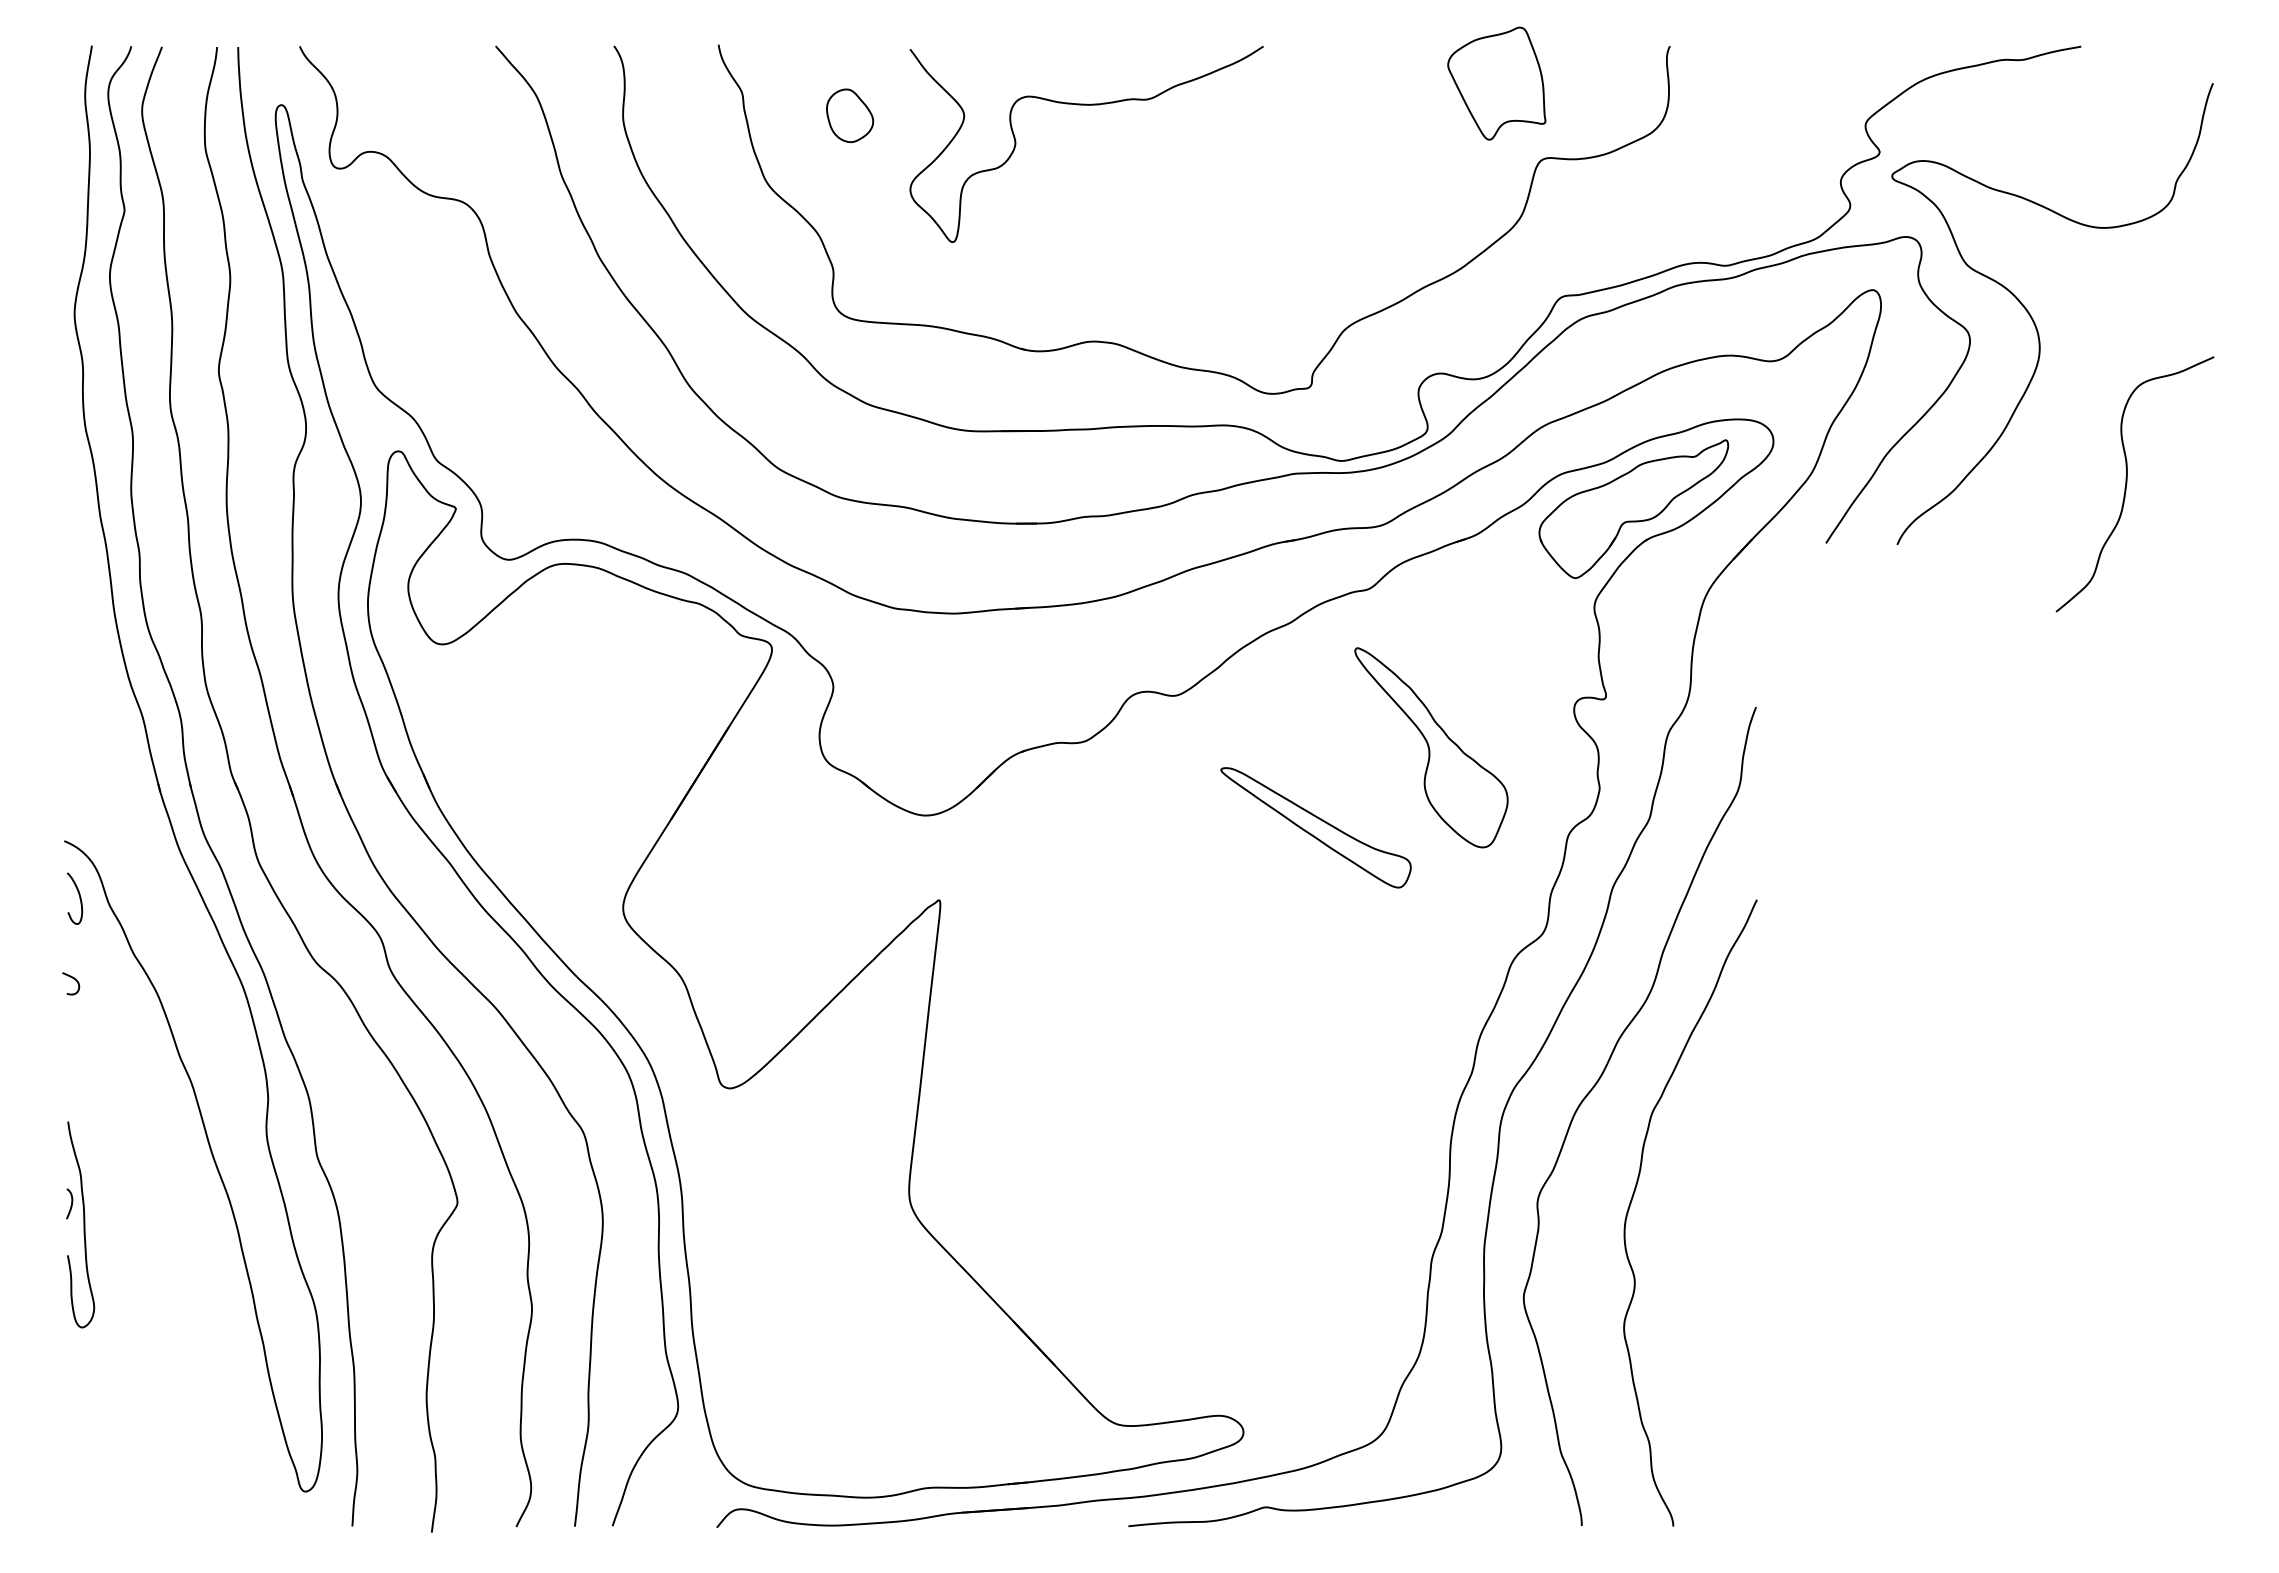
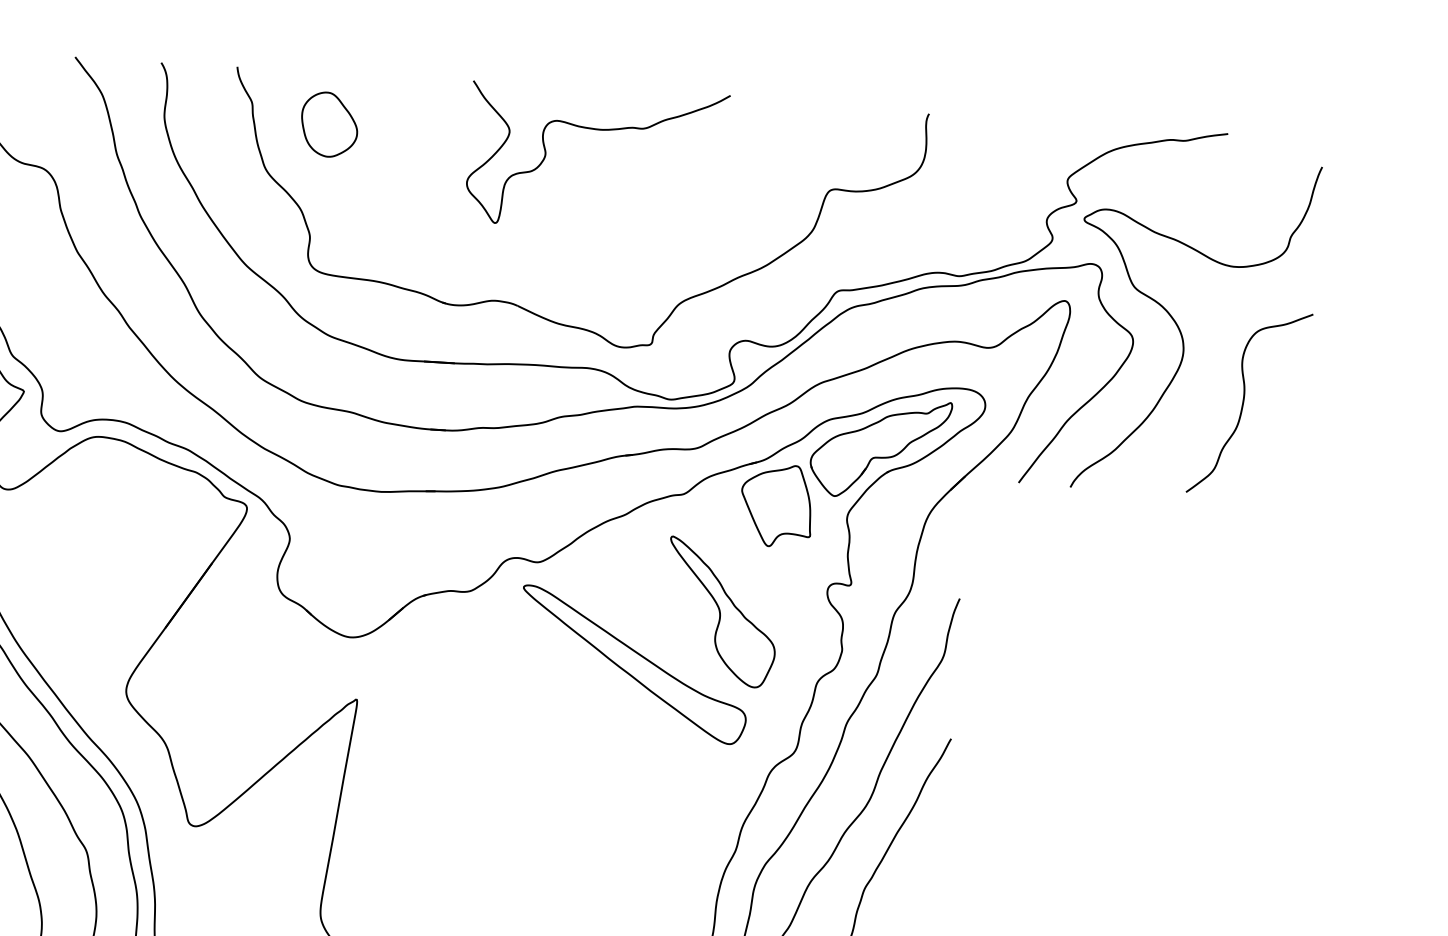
part: (1496, 83) -> (776, 505), moved
curve: (1086, 105) -> (599, 130), moved
part: (849, 115) -> (329, 124), size x1.67
curve: (2127, 484) -> (1244, 403), moved
part: (1315, 827) -> (633, 664), size x1.67

